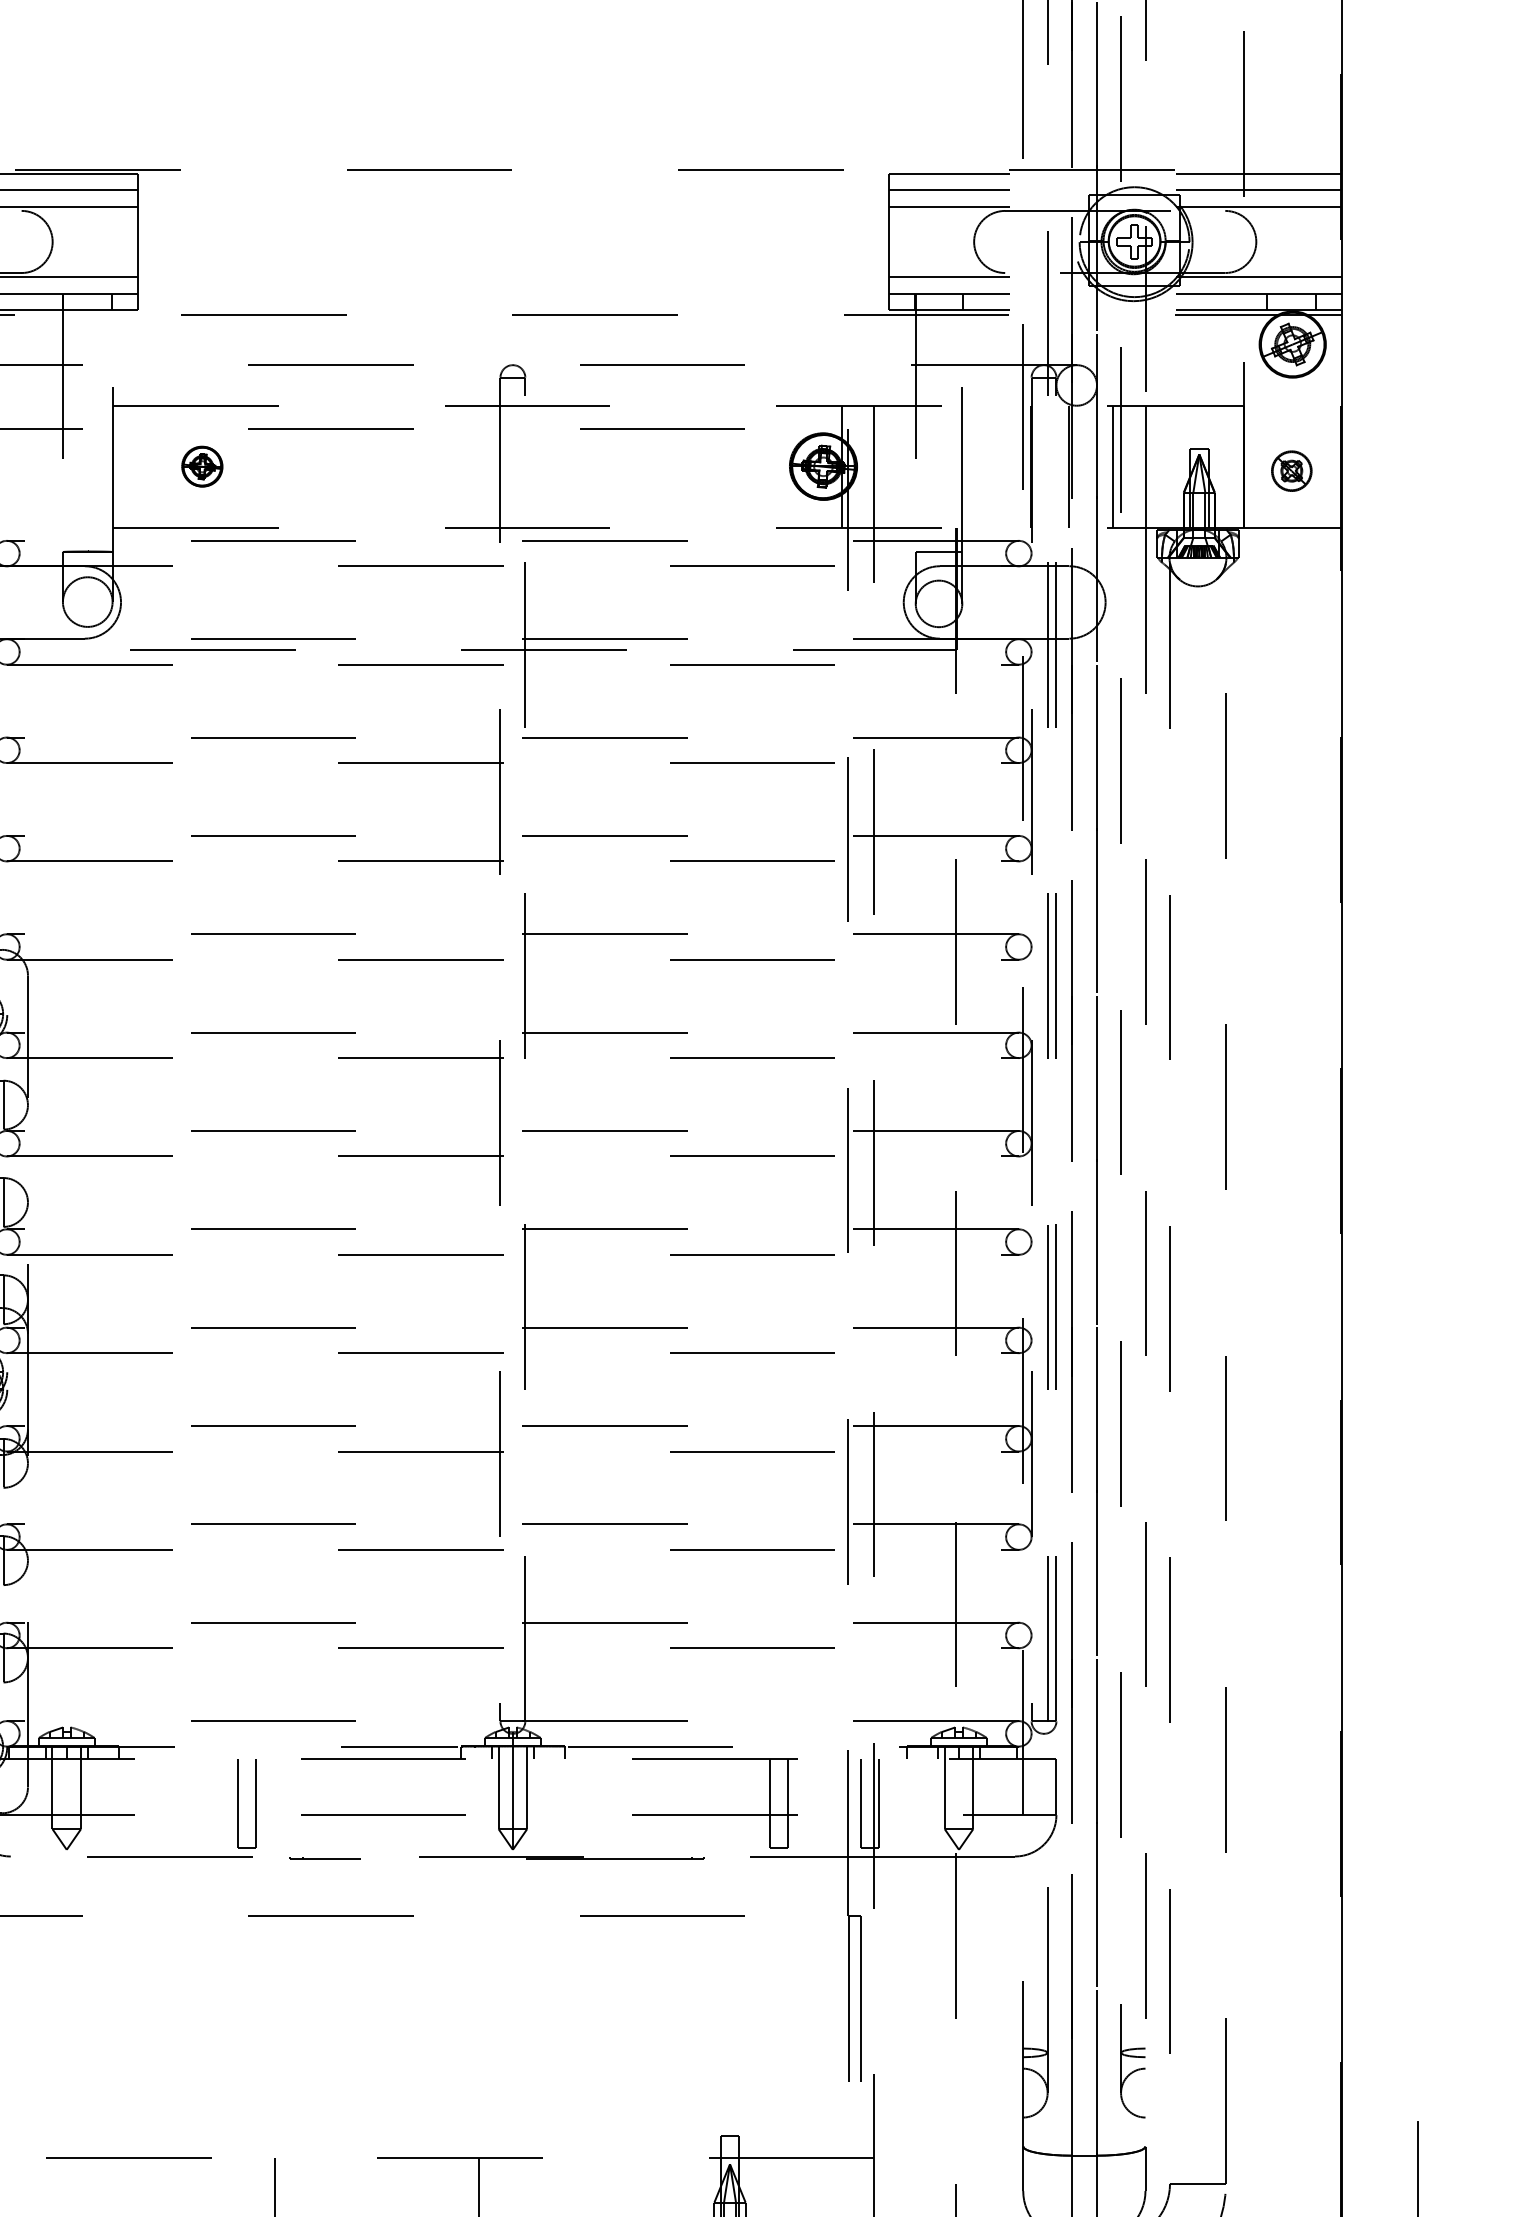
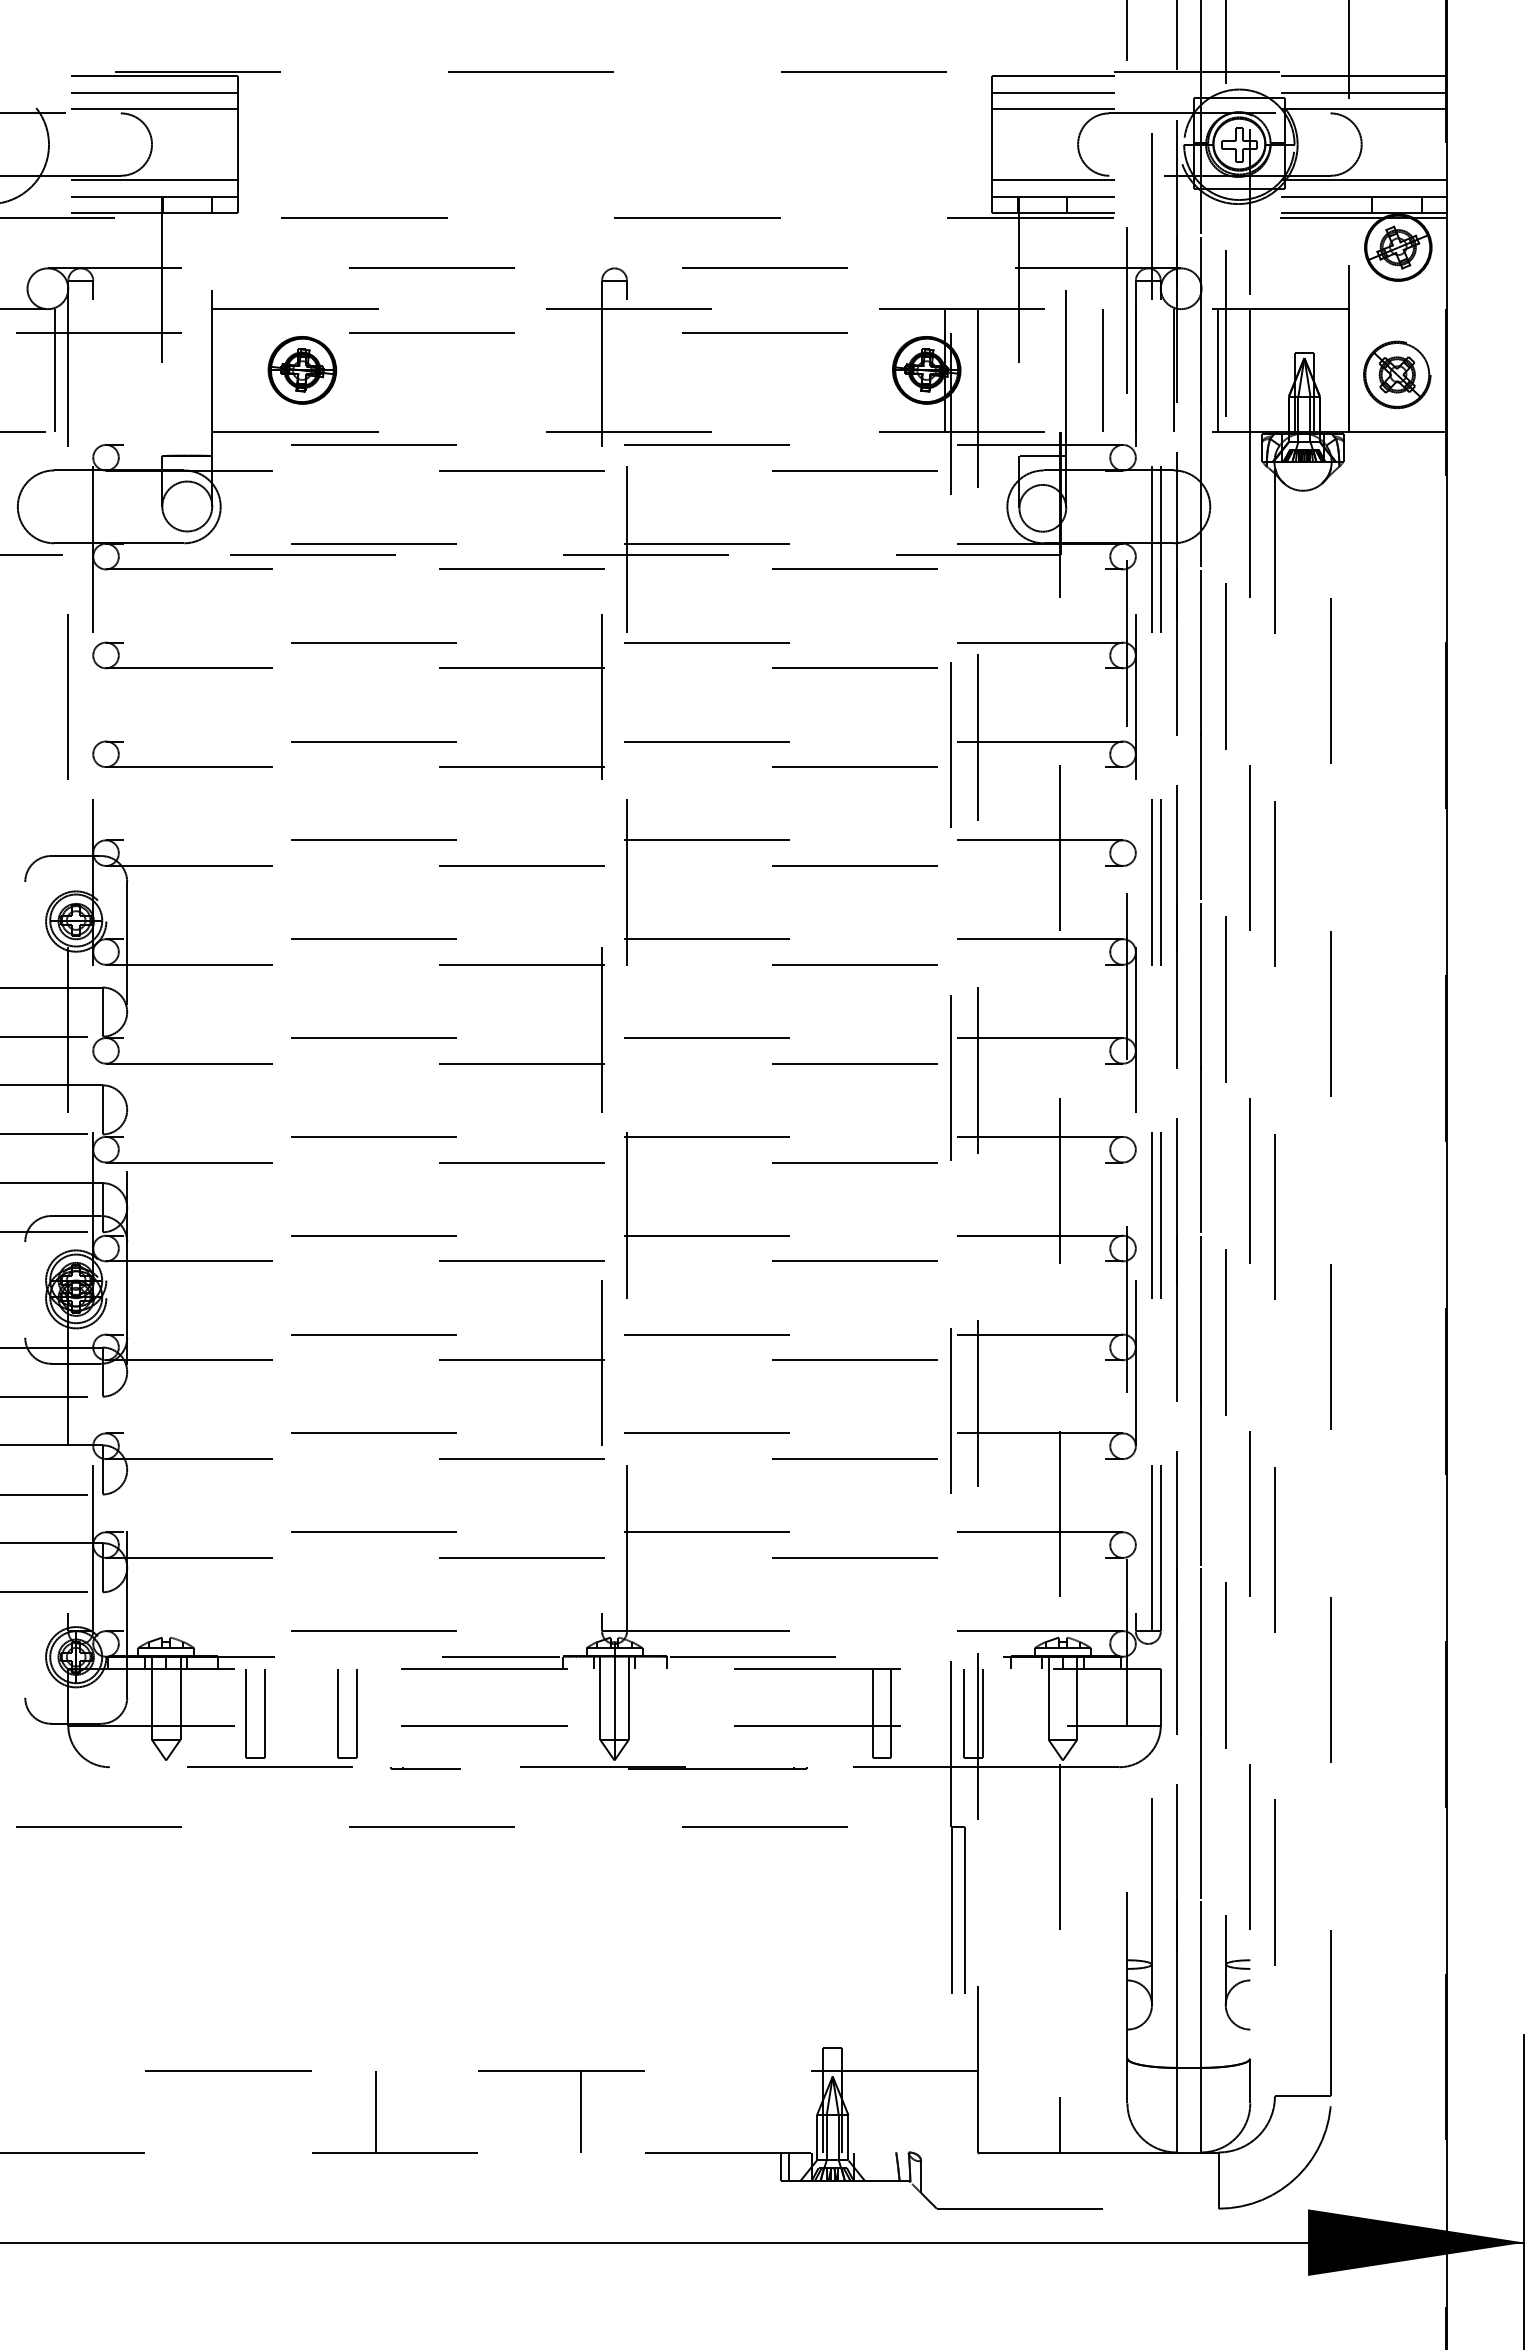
part: (202, 466) -> (302, 370), size x1.67
line: (998, 466) -> (1102, 370), added
part: (1291, 470) -> (1397, 374), size x1.67
part: (146, 1803) -> (246, 1713), added

